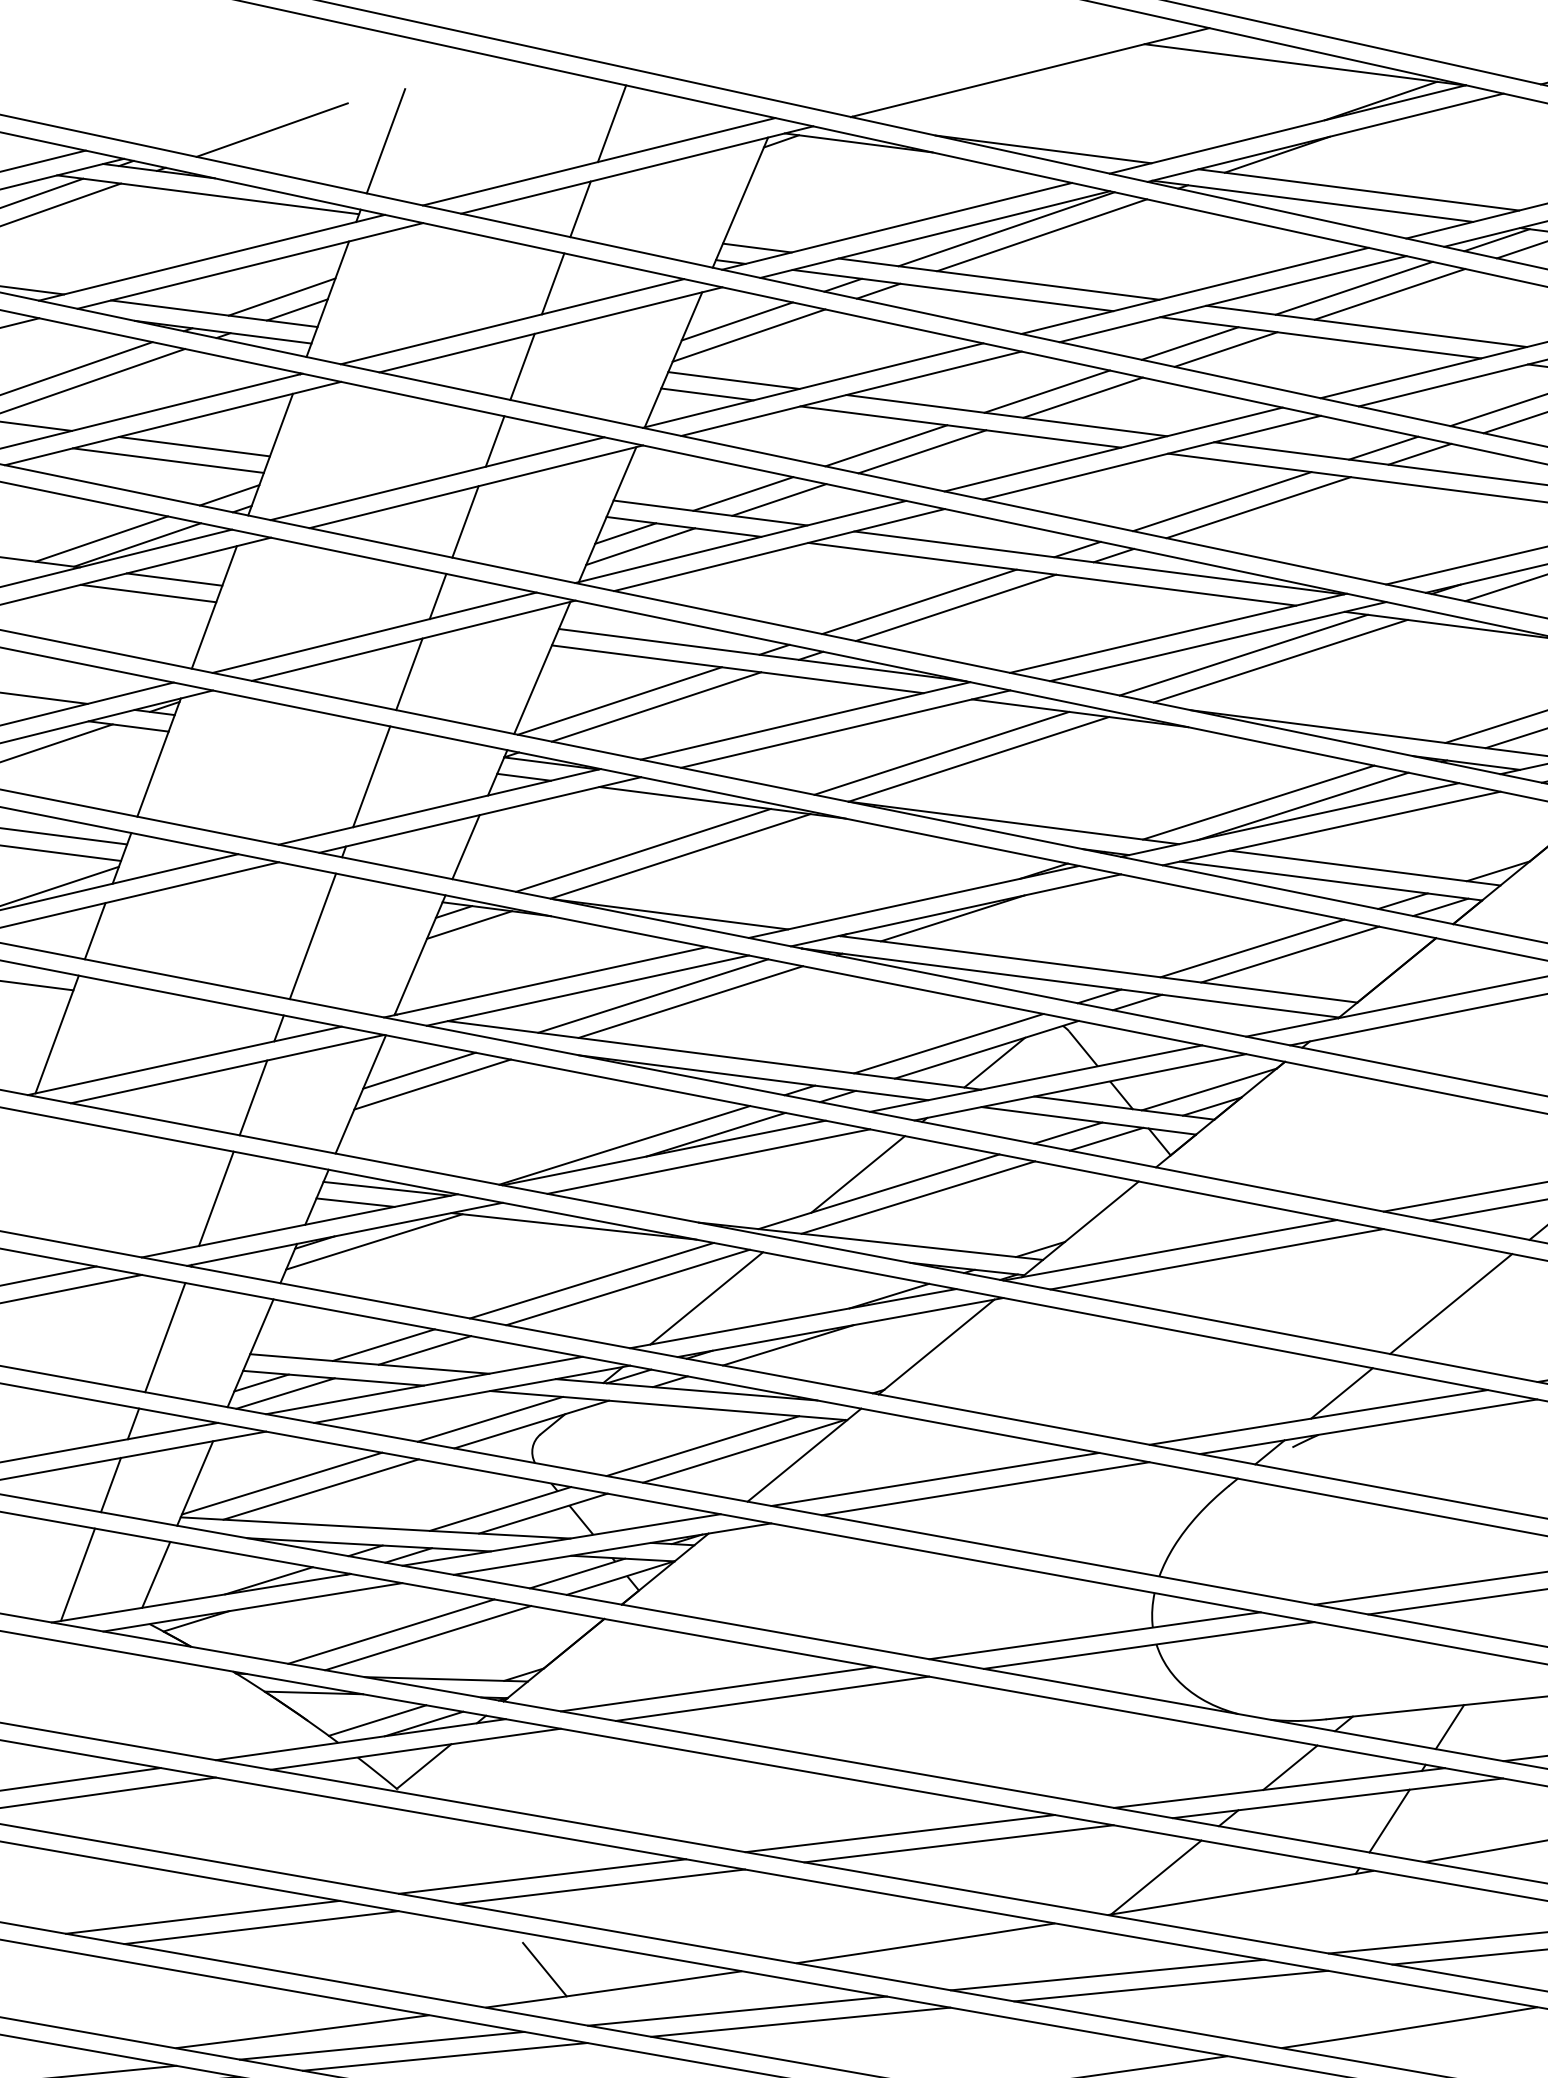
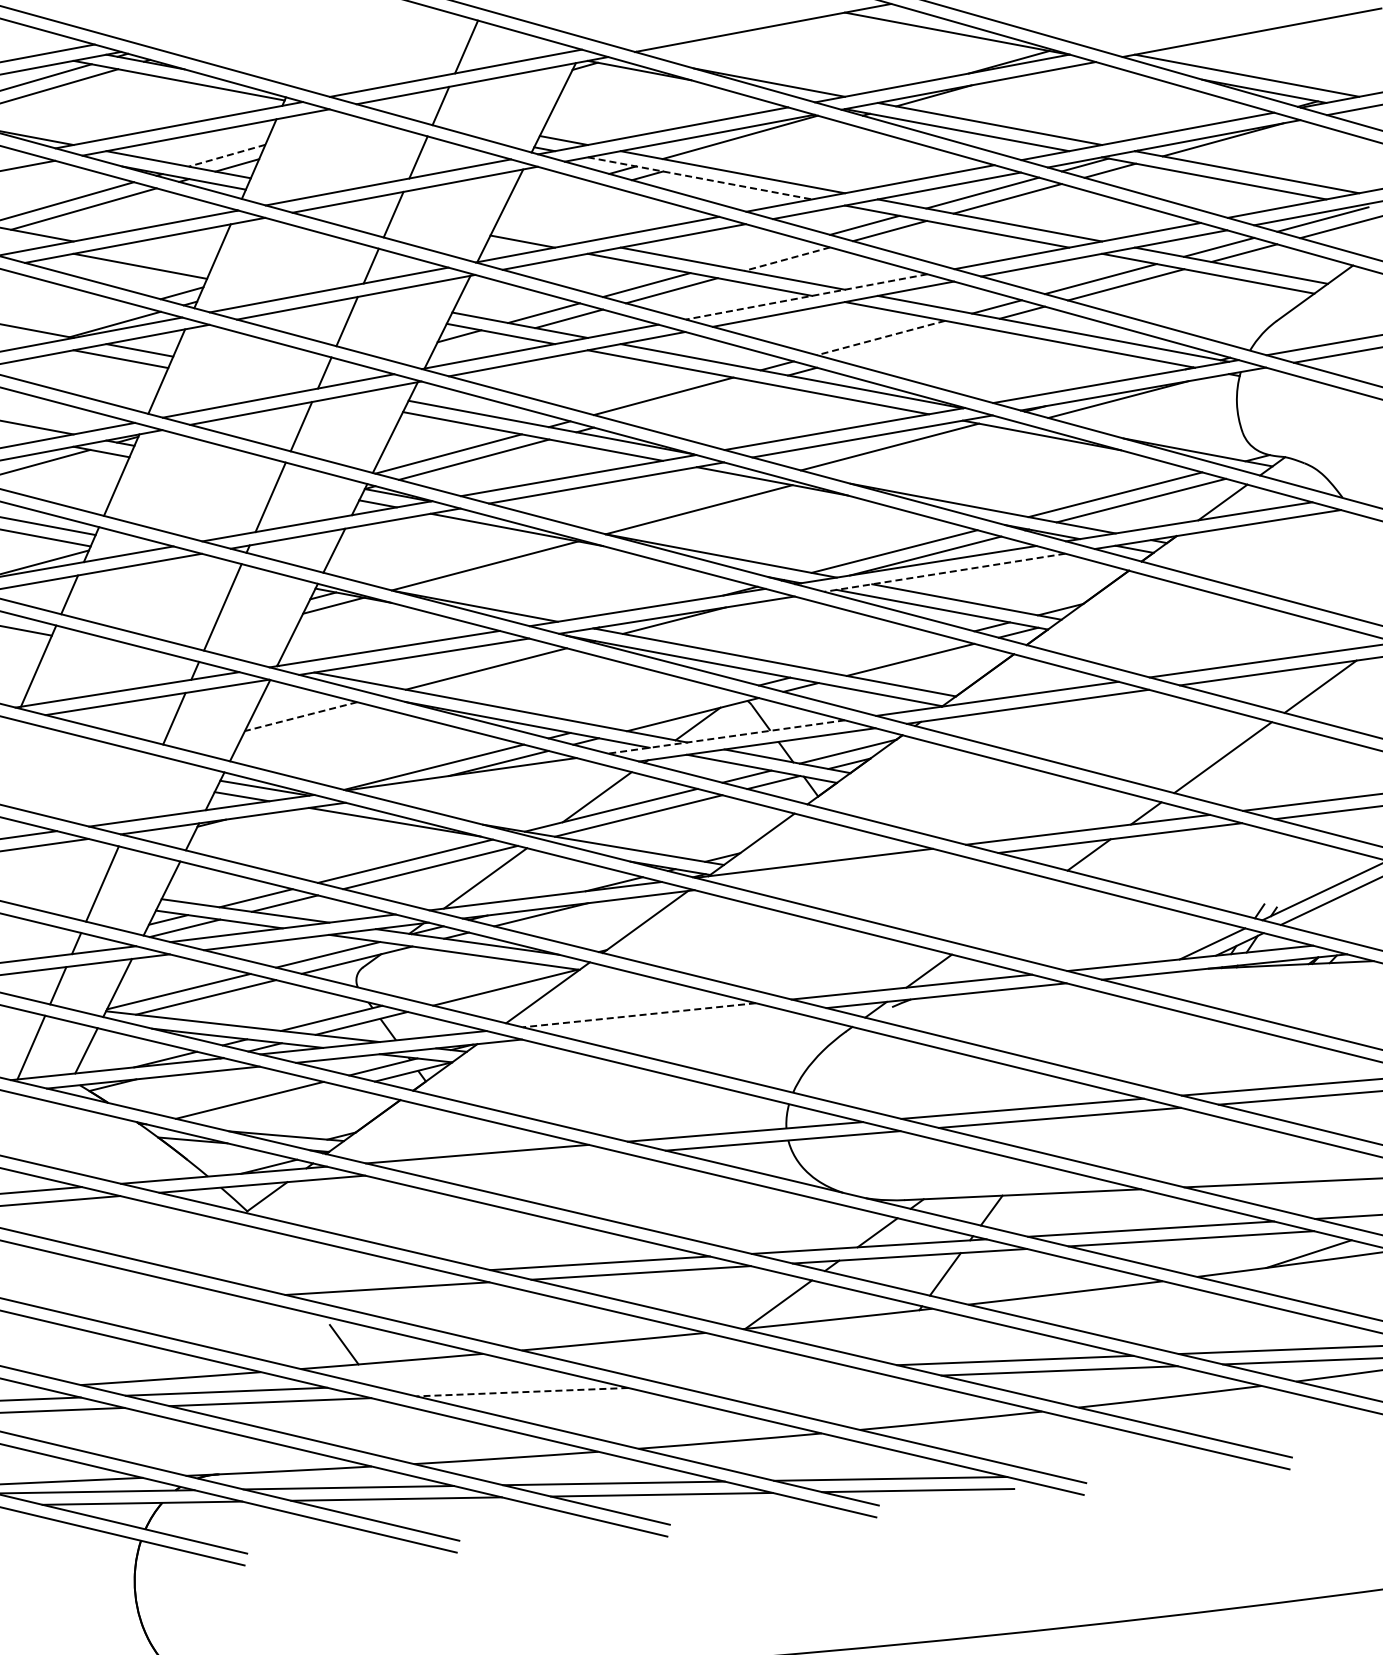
line: (271, 129) -> (226, 37), removed
line: (385, 141) -> (306, 50), removed
line: (1041, 235) -> (764, 143), removed
line: (953, 290) -> (700, 178), solid -> dashed
line: (282, 296) -> (227, 155), solid -> dashed
line: (736, 321) -> (546, 191), removed
line: (749, 335) -> (554, 201), removed
line: (733, 380) -> (541, 232), removed
line: (1047, 391) -> (762, 253), removed
line: (1082, 398) -> (786, 259), solid -> dashed
line: (194, 446) -> (159, 257), removed
line: (1113, 448) -> (806, 296), solid -> dashed
line: (1221, 502) -> (880, 338), solid -> dashed
line: (1258, 507) -> (906, 343), removed
line: (100, 538) -> (89, 318), removed
line: (640, 545) -> (469, 345), removed
line: (956, 607) -> (689, 401), removed
line: (1280, 660) -> (915, 452), removed
line: (940, 752) -> (672, 503), removed
line: (1331, 828) -> (944, 572), solid -> dashed
line: (642, 850) -> (458, 560), removed
line: (1252, 947) -> (884, 653), removed
line: (652, 996) -> (459, 663), removed
line: (948, 1043) -> (666, 708), removed
line: (419, 1069) -> (292, 705), removed
line: (1036, 1077) -> (726, 736), solid -> dashed
line: (433, 1084) -> (301, 716), solid -> dashed
line: (708, 1160) -> (492, 781), removed
line: (215, 1197) -> (143, 787), removed
line: (374, 1242) -> (253, 825), removed
line: (1216, 1259) -> (846, 871), removed
line: (1450, 1303) -> (1009, 912), removed
line: (702, 1446) -> (476, 982), removed
line: (934, 1479) -> (638, 1015), solid -> dashed
line: (985, 1488) -> (674, 1023), removed
line: (428, 1636) -> (275, 1105), removed
line: (772, 1697) -> (515, 1162), removed
line: (377, 1720) -> (236, 1162), removed
line: (542, 1875) -> (346, 1278), removed
line: (202, 1916) -> (105, 1293), removed
line: (261, 1927) -> (146, 1303), removed
line: (1107, 1975) -> (740, 1371), removed
line: (1170, 1985) -> (784, 1381), removed
line: (737, 2010) -> (478, 1381), removed
line: (799, 2022) -> (521, 1392), solid -> dashed

